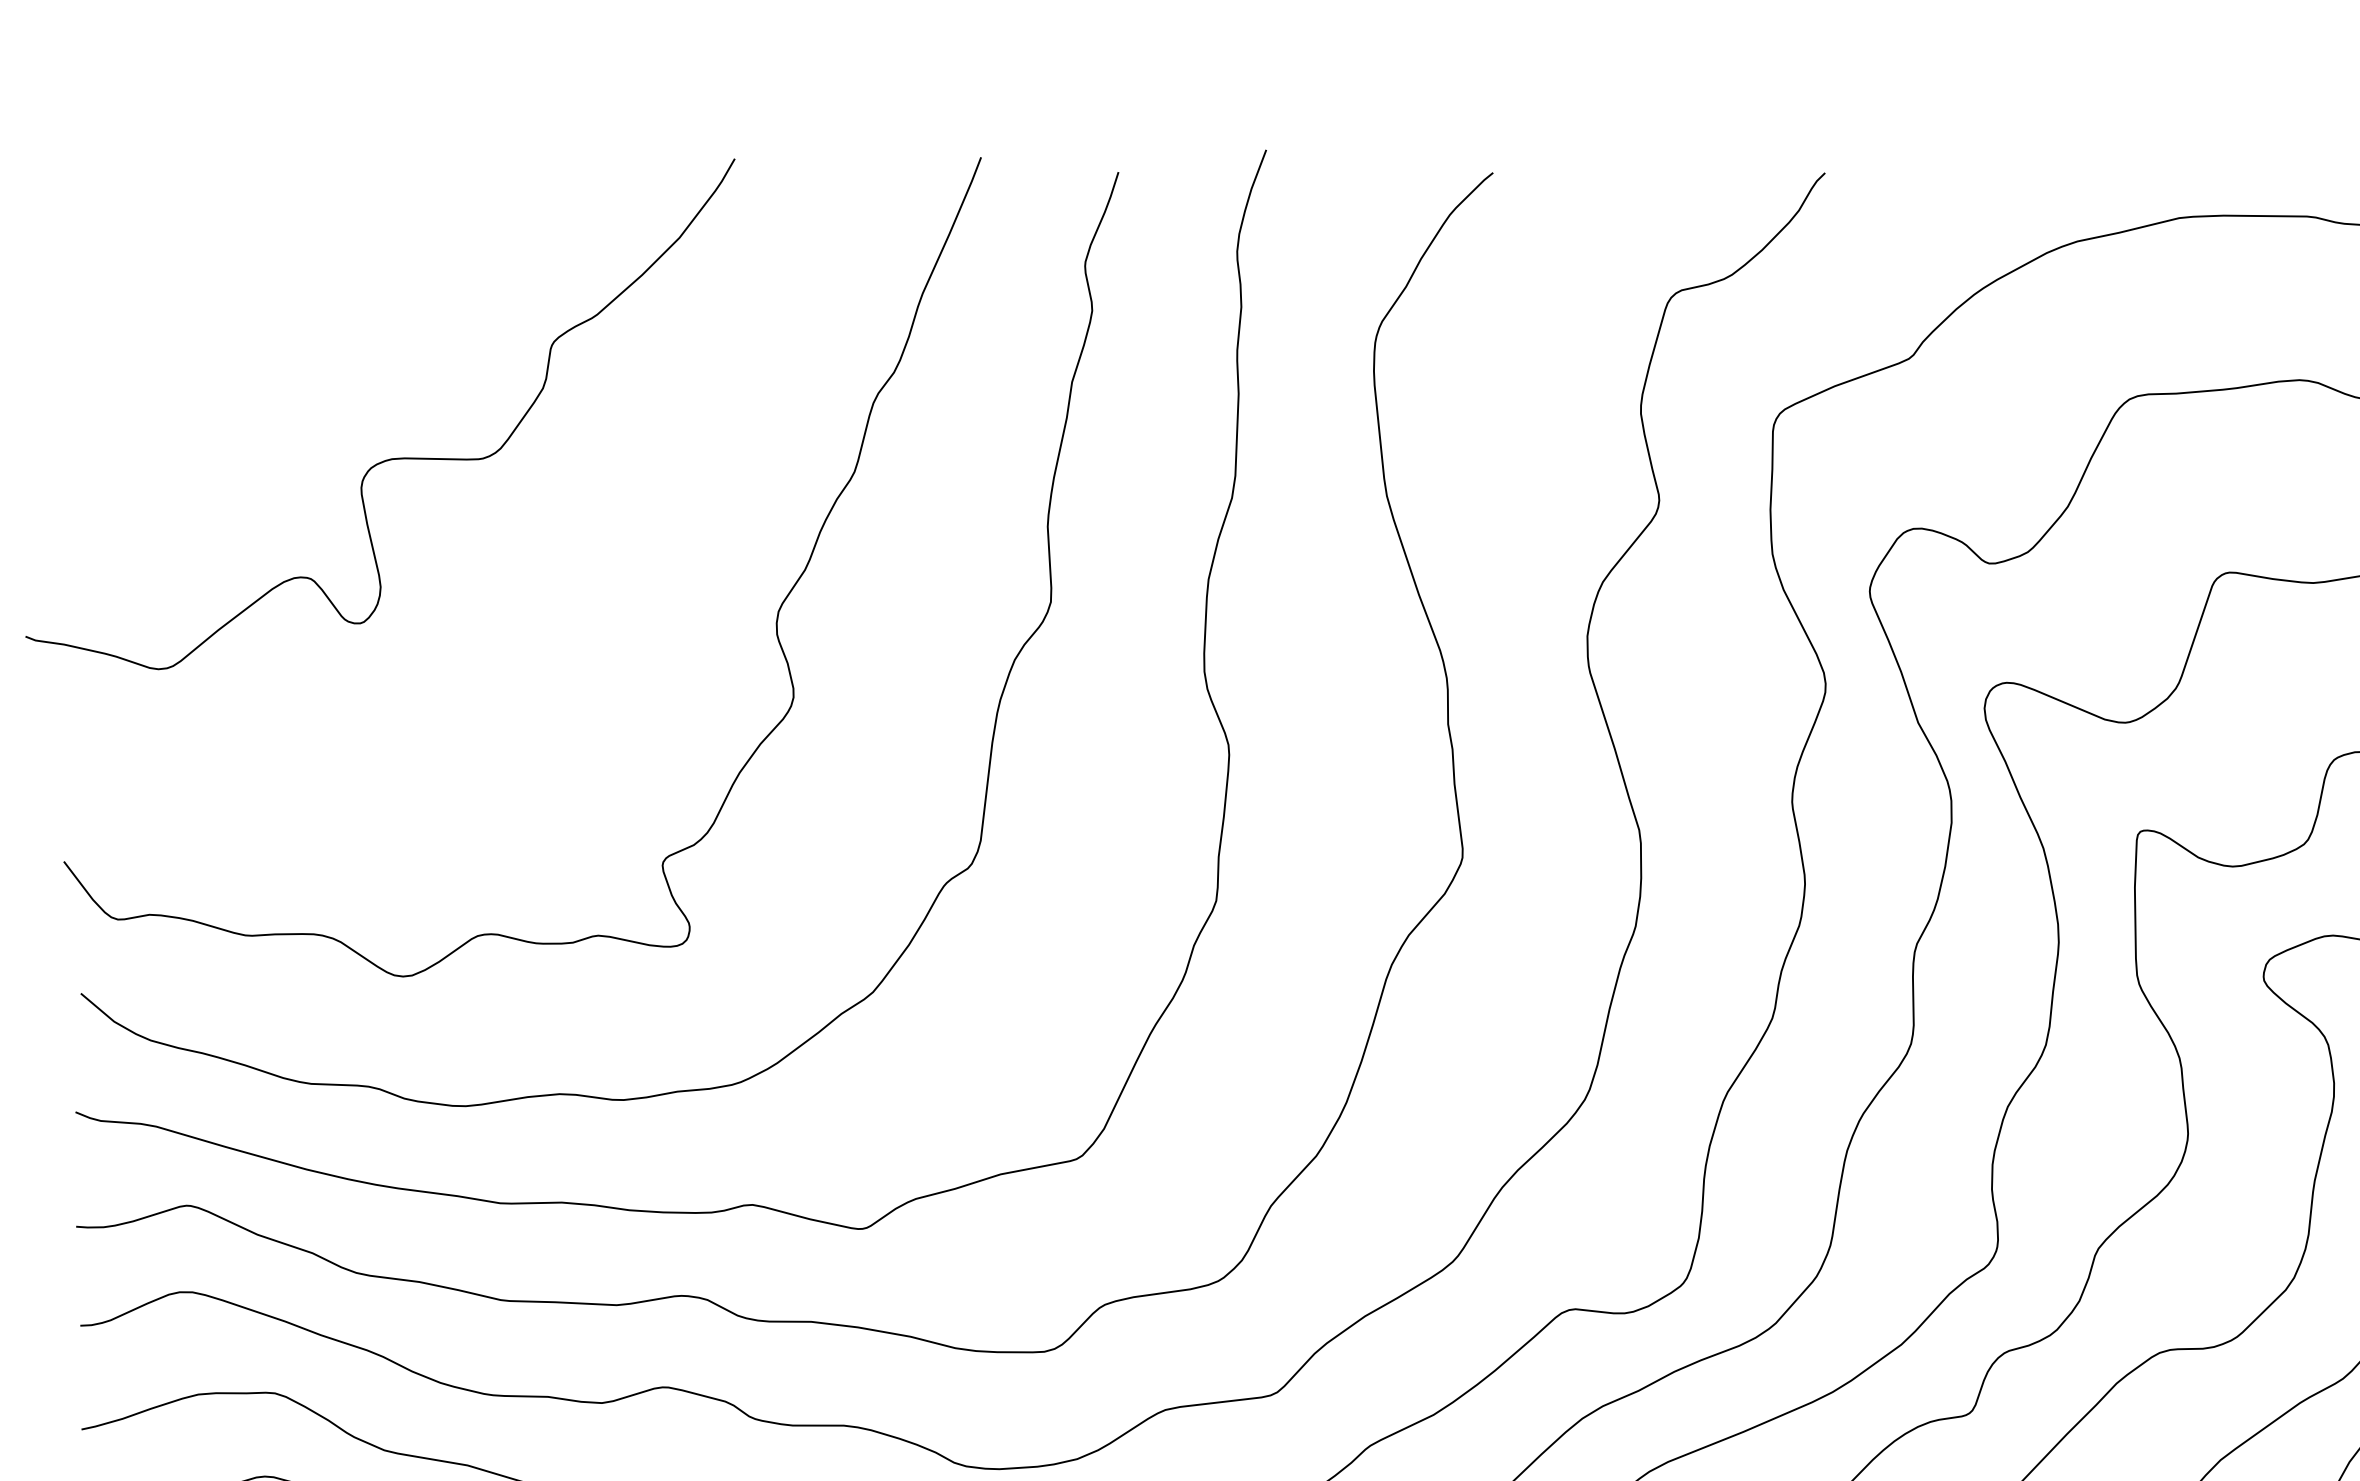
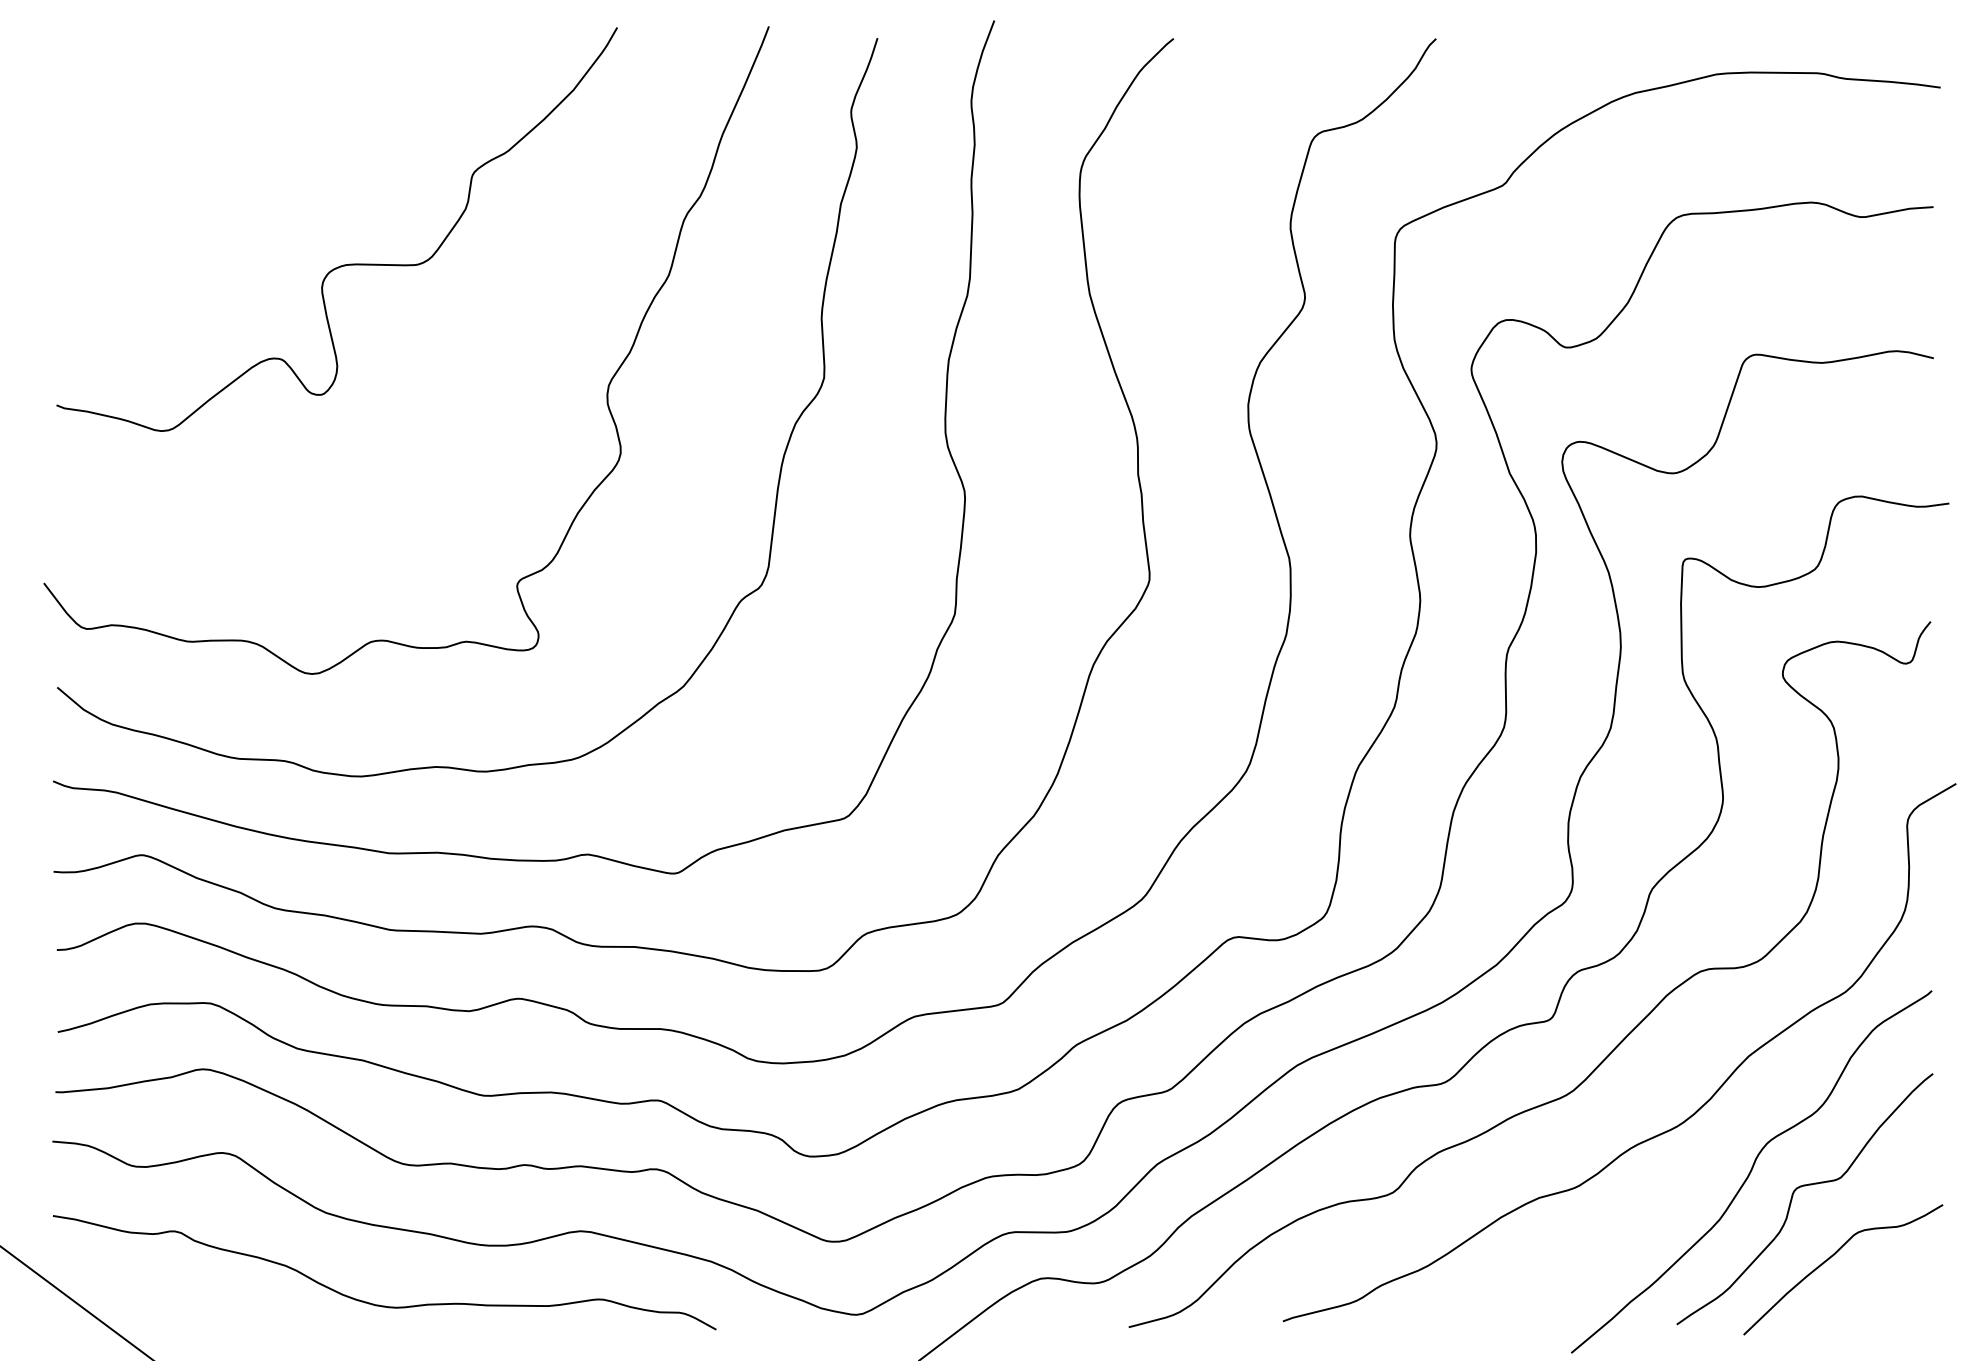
curve: (388, 458) -> (343, 264), moved

